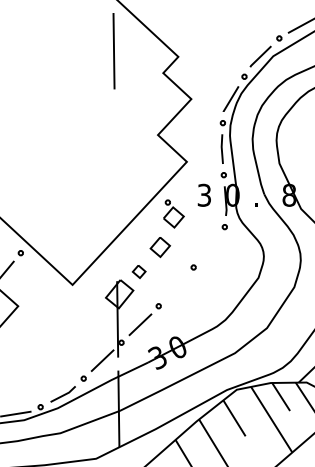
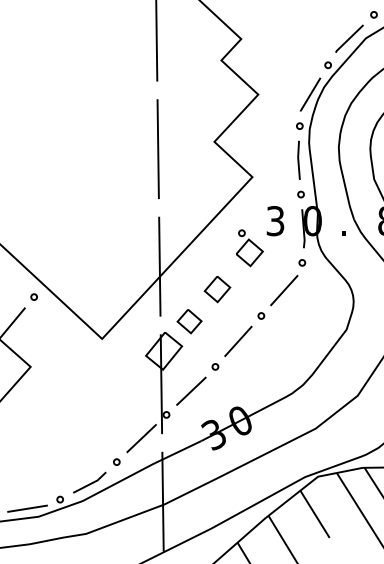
line: (114, 140) -> (157, 149), added
part: (173, 213) -> (249, 247), moved
line: (115, 229) -> (158, 266), added
line: (211, 248) -> (284, 291), added
part: (139, 271) -> (190, 321), size x1.43
line: (176, 286) -> (238, 340), added

